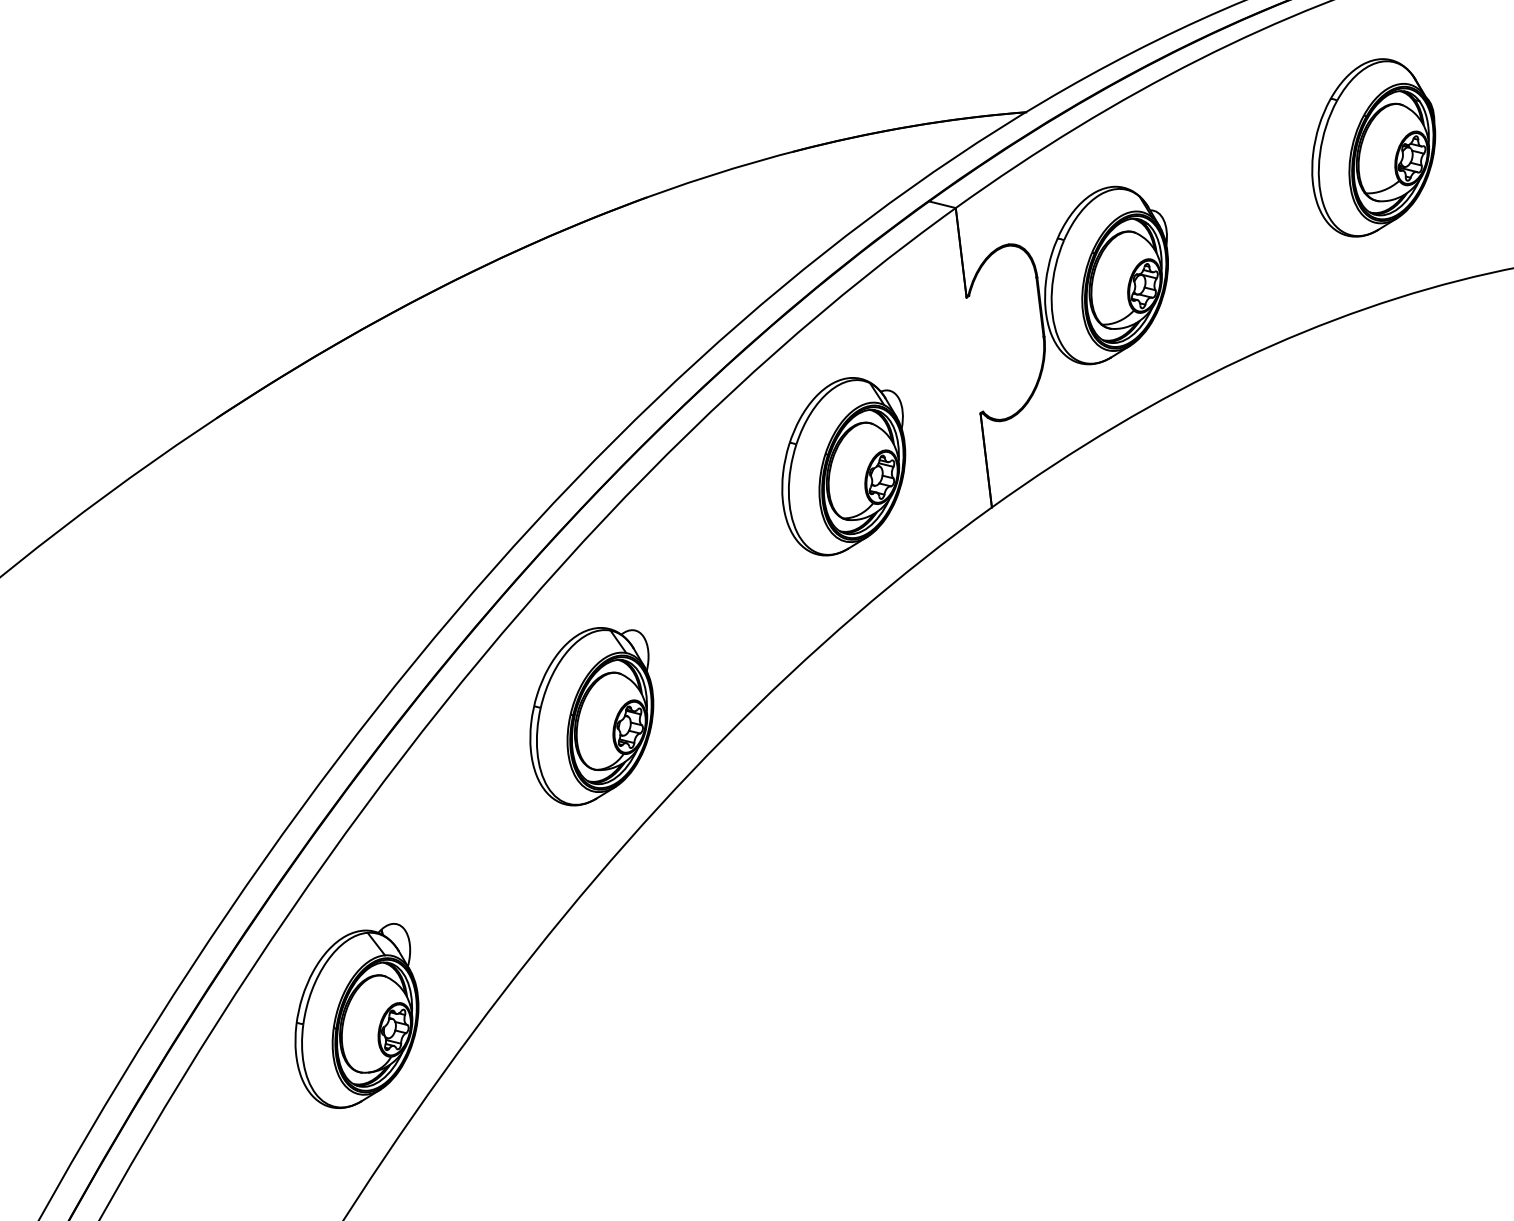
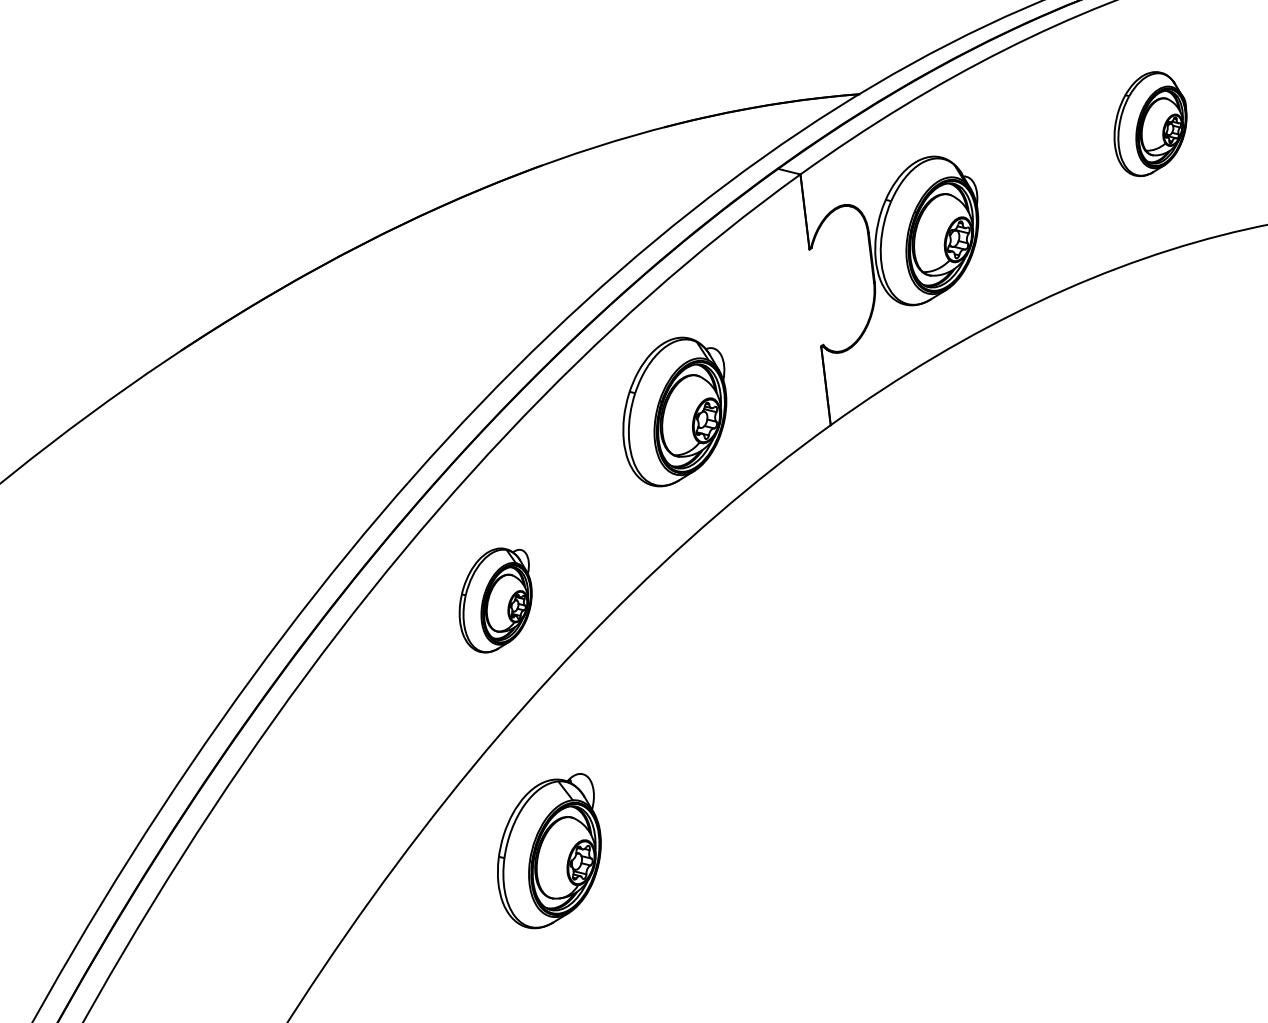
part: (1373, 147) -> (1150, 123), size x0.7
part: (843, 466) -> (674, 411), moved
part: (591, 716) -> (495, 600), size x0.7
part: (356, 1015) -> (548, 850), moved

